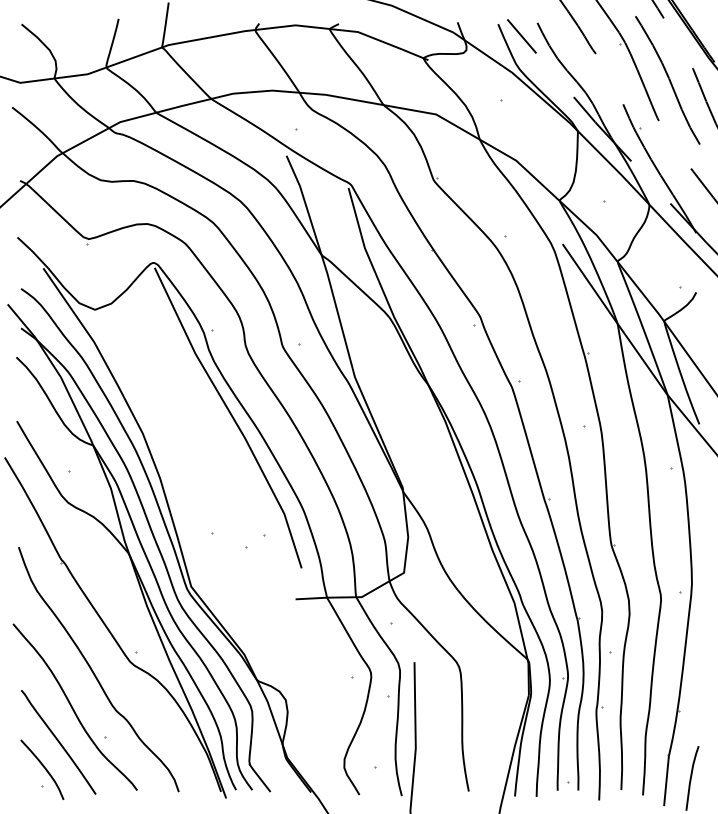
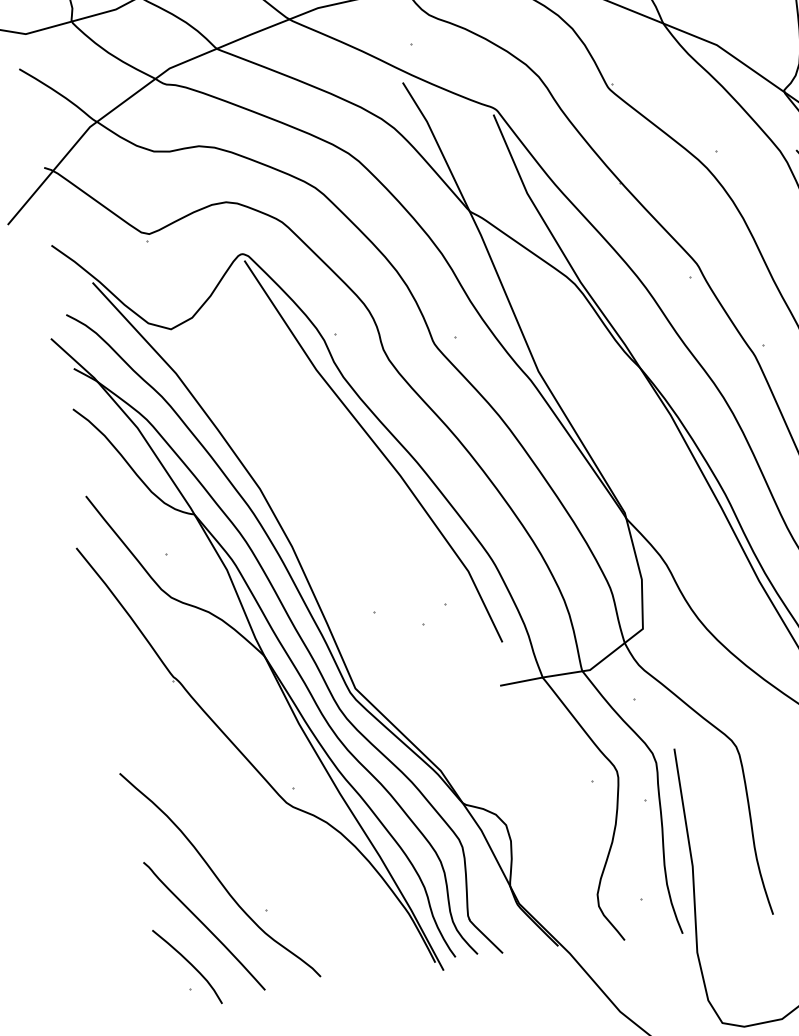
curve: (94, 672) -> (239, 824), removed

